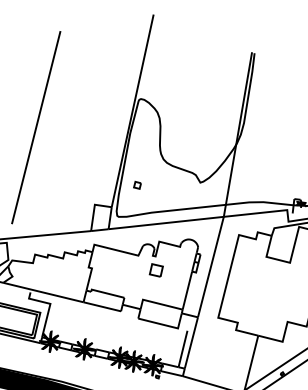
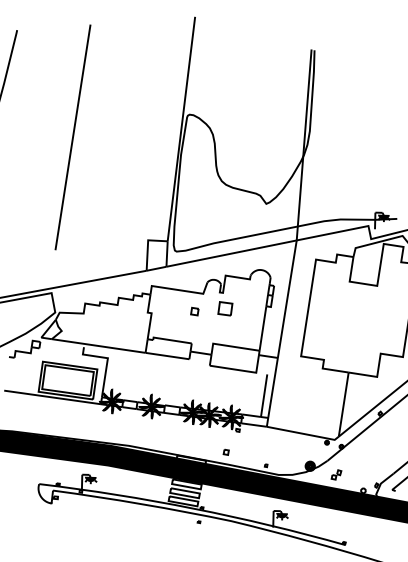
line: (35, 127) -> (72, 137), moved
part: (137, 185) -> (194, 311), moved

